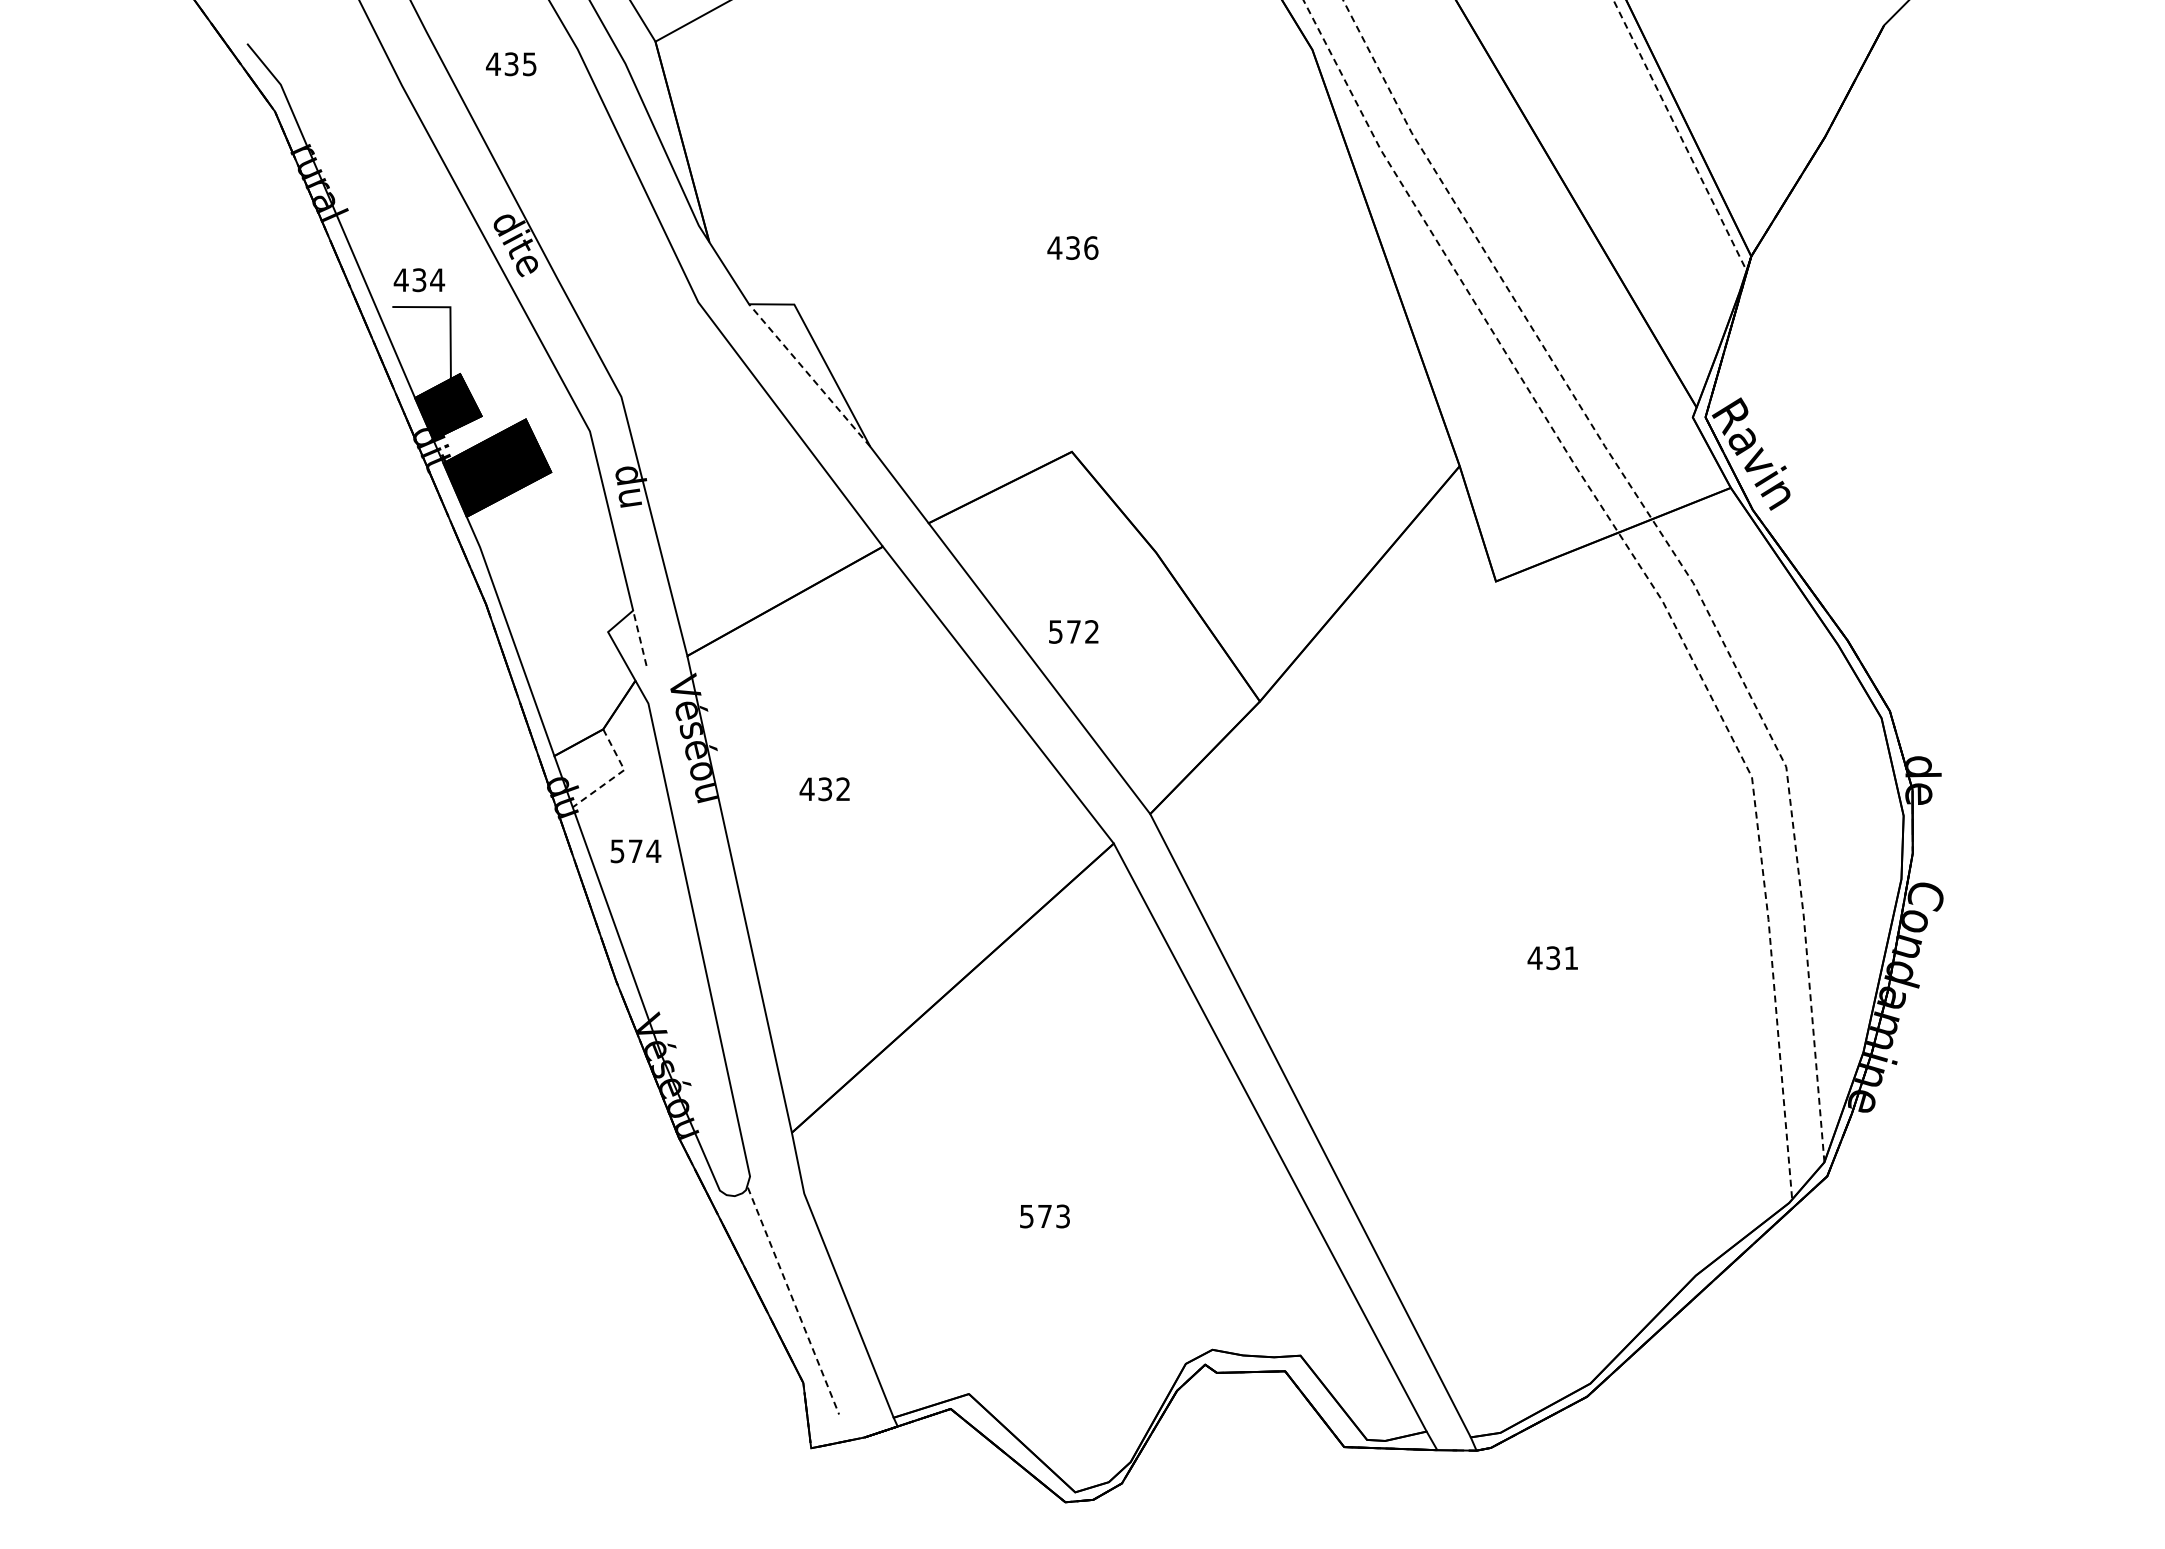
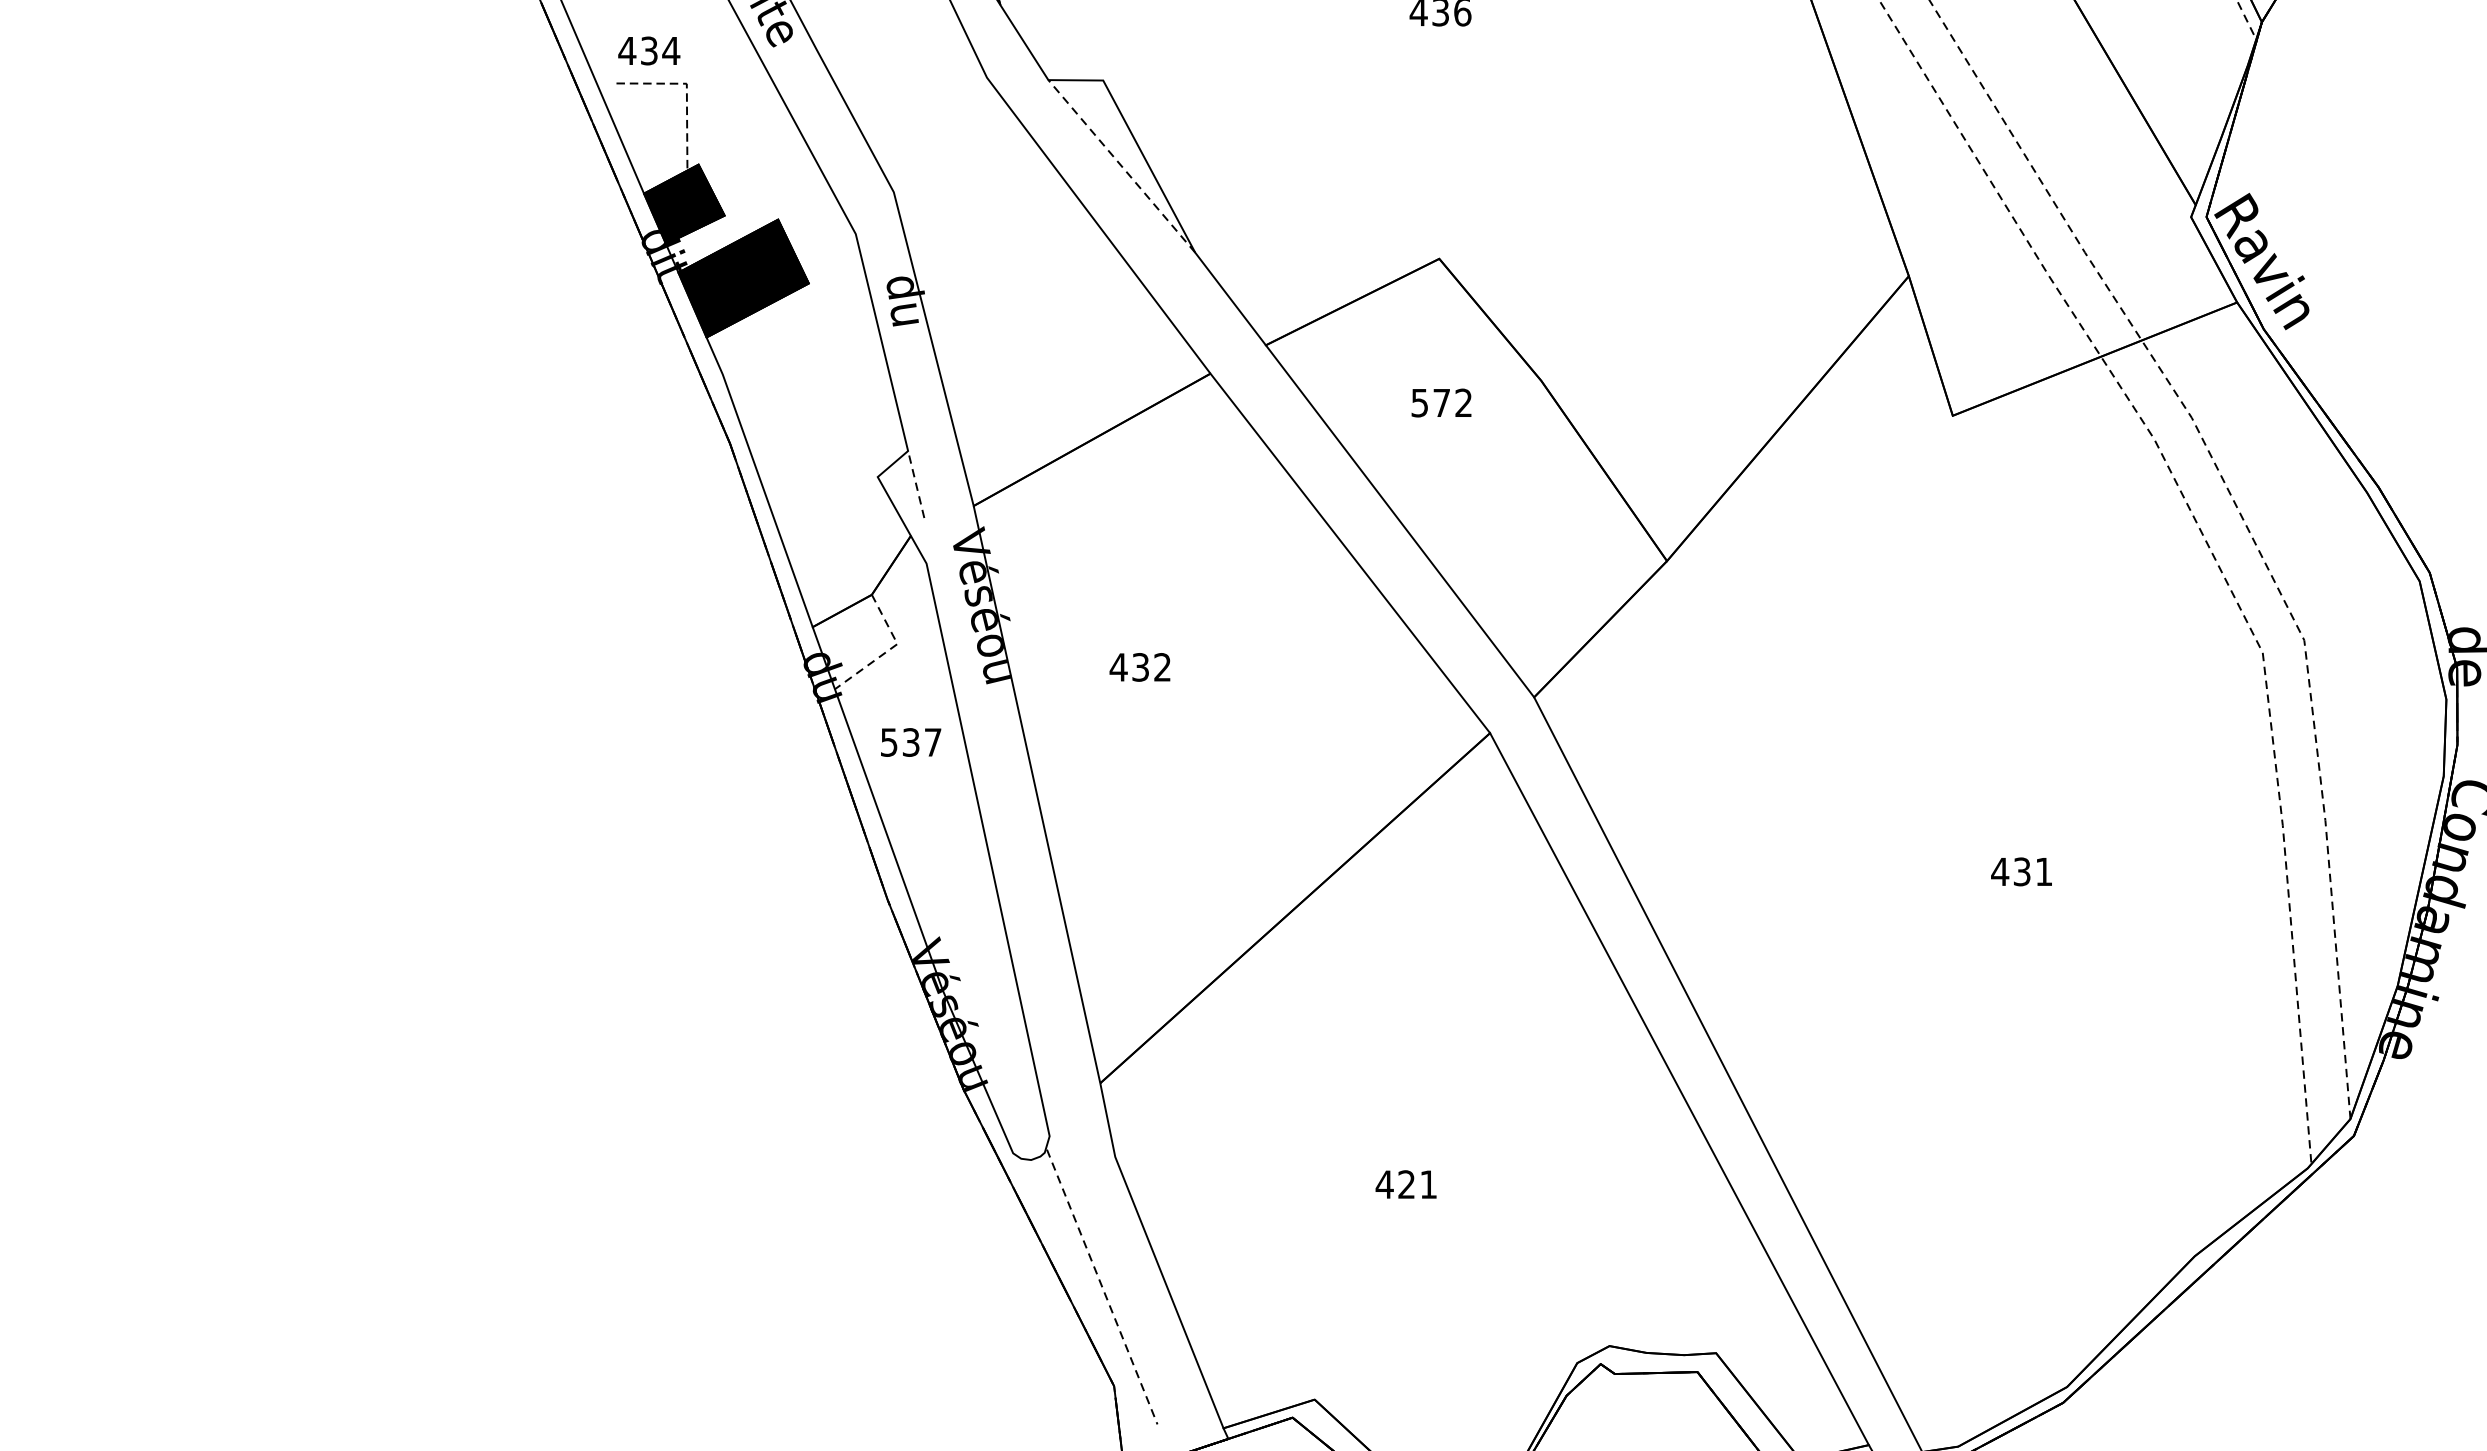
line: (450, 319) -> (686, 98), solid -> dashed
text: (1073, 631) -> (1441, 402), moved
text: (644, 851) -> (921, 742), 574 -> 537
text: (1044, 1216) -> (1406, 1184), 573 -> 421

